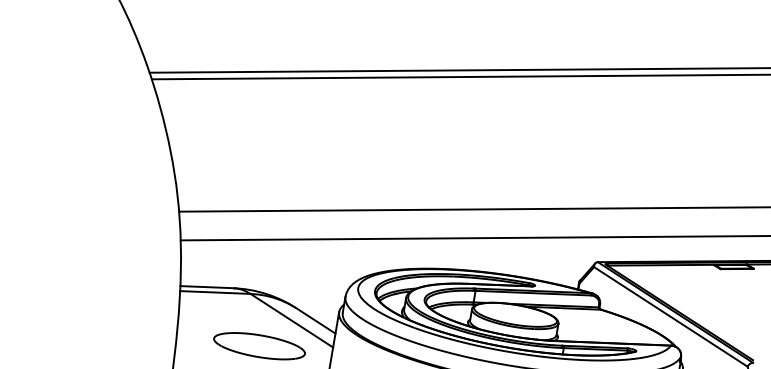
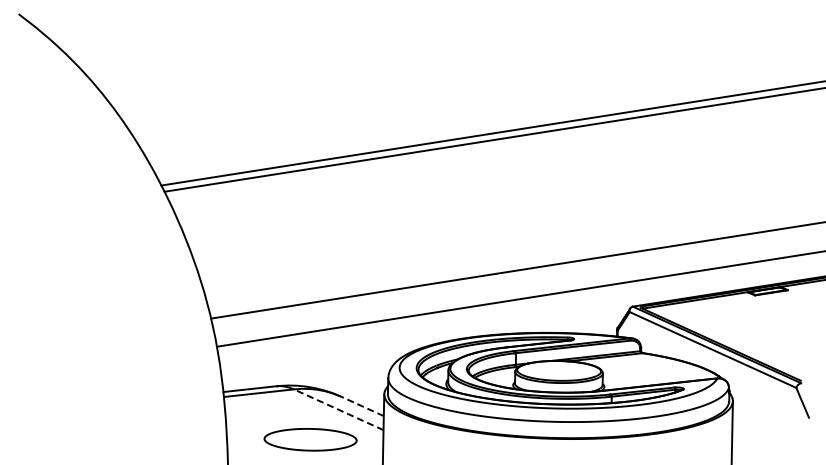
line: (291, 320) -> (338, 409), solid -> dashed
line: (315, 320) -> (362, 406), solid -> dashed

